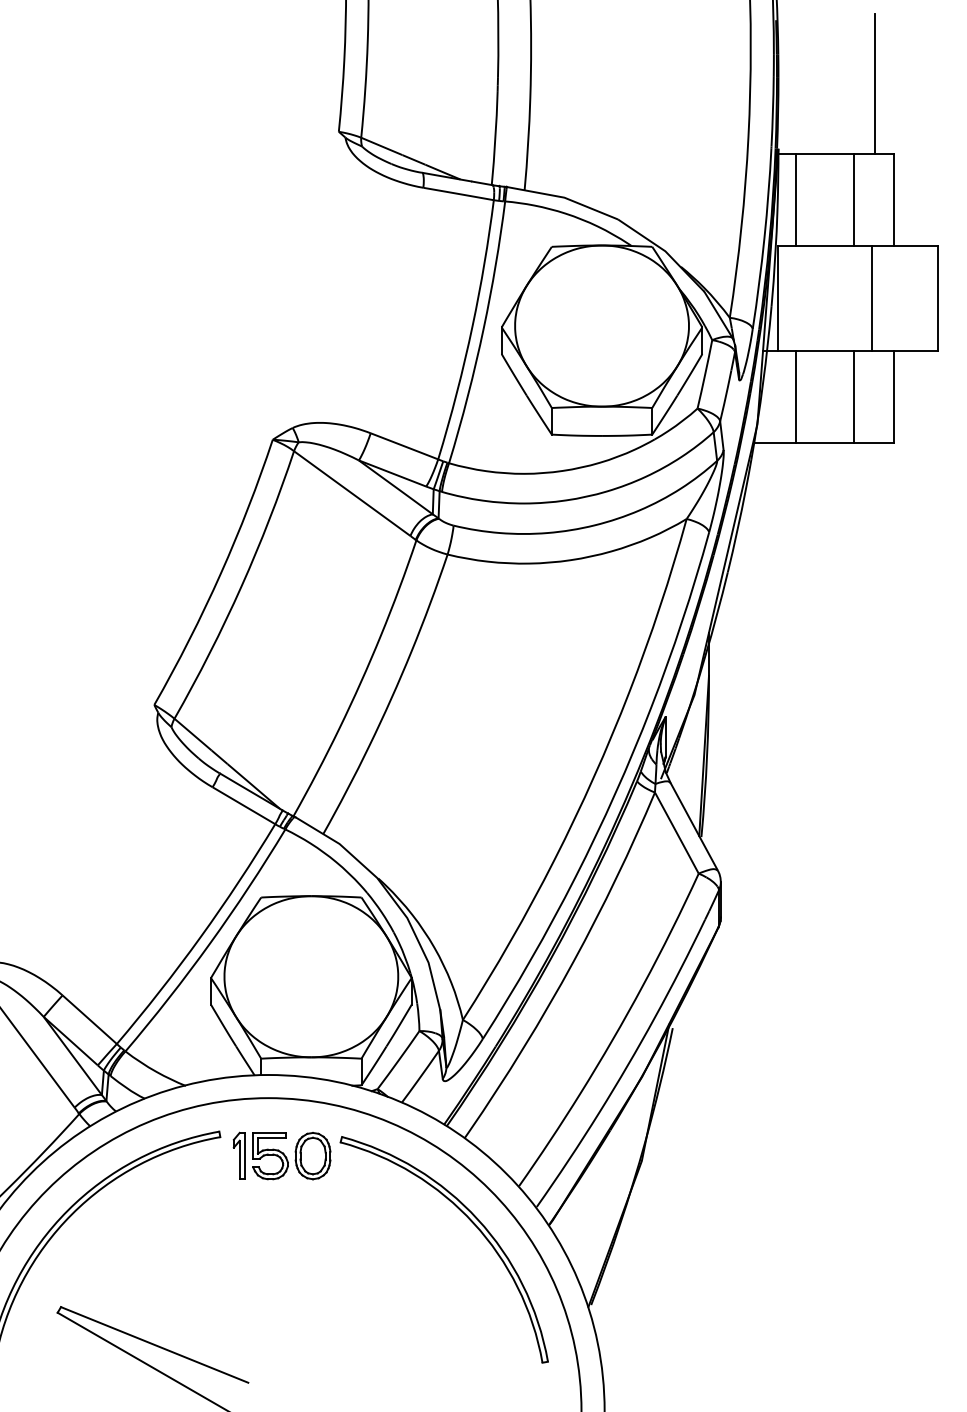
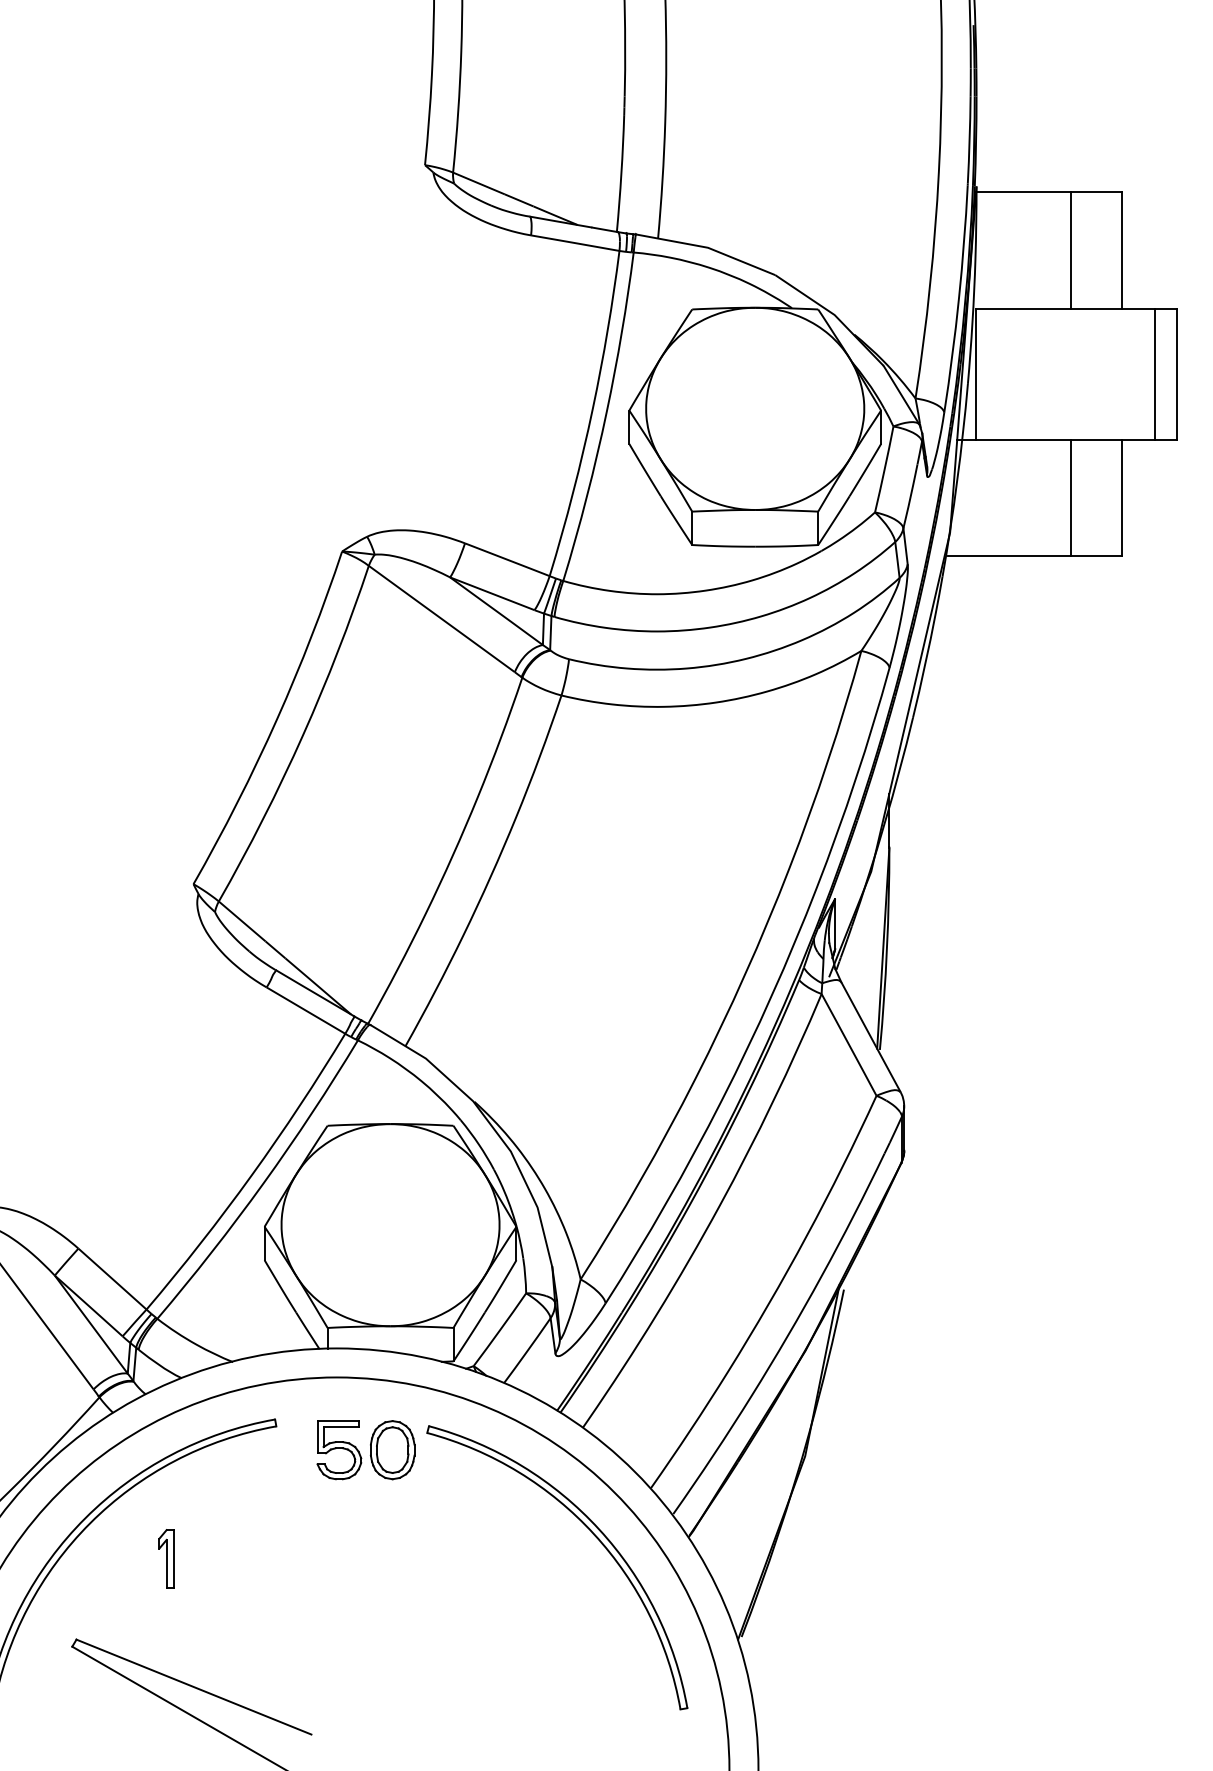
line: (874, 83) -> (1097, 104), removed
line: (795, 199) -> (998, 250), removed
line: (871, 297) -> (1155, 373), moved
line: (795, 396) -> (998, 497), removed
part: (239, 1155) -> (166, 1558), moved

